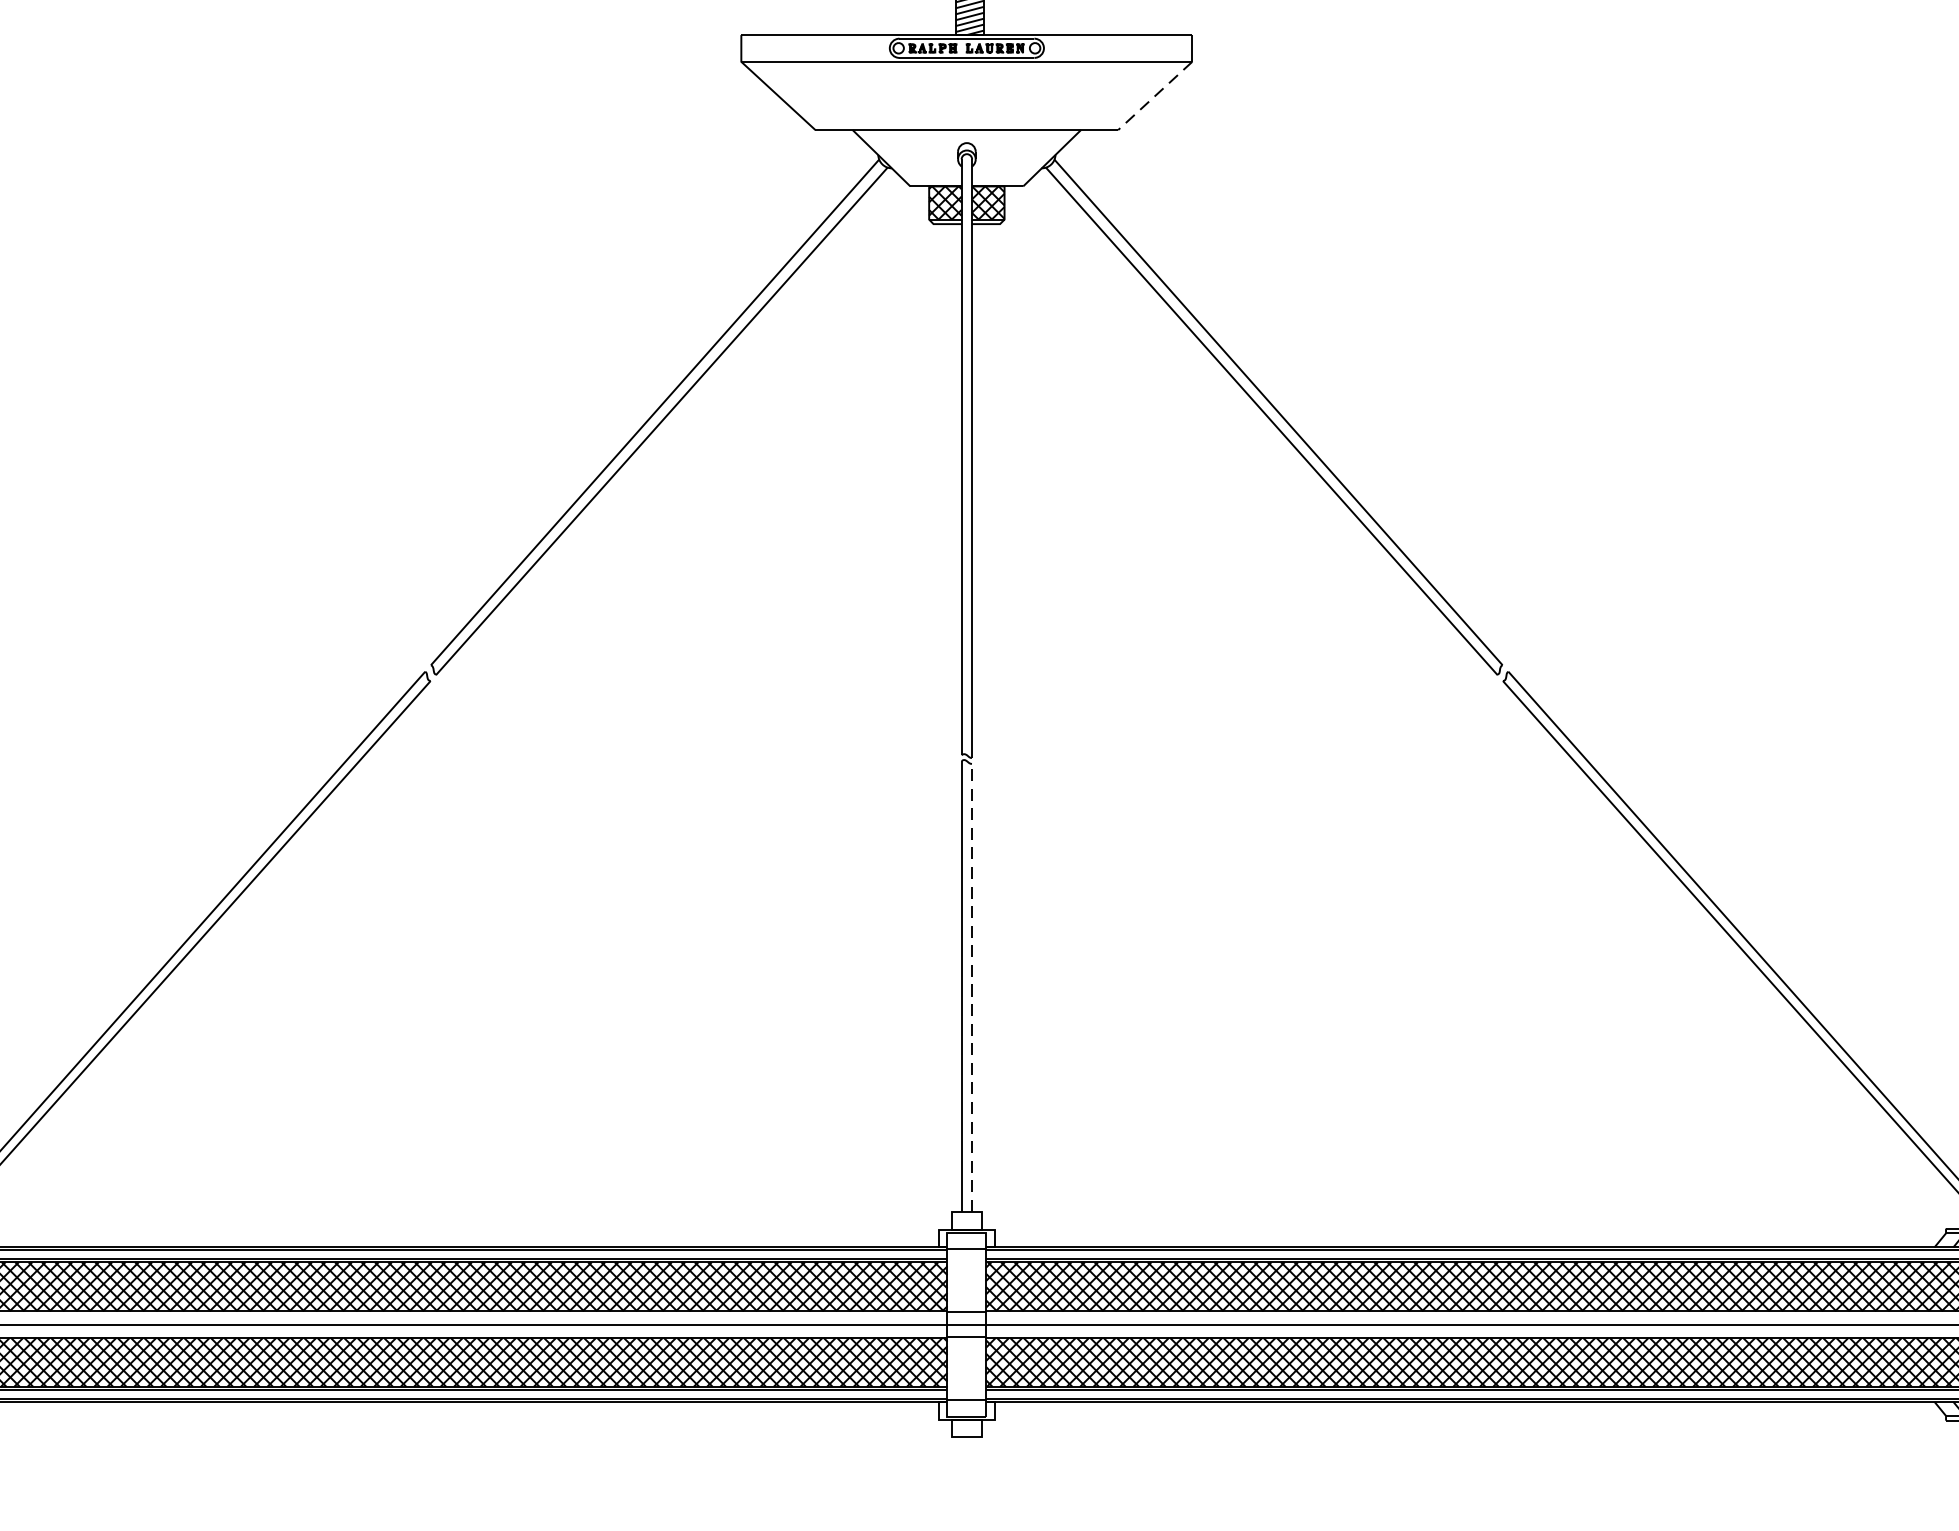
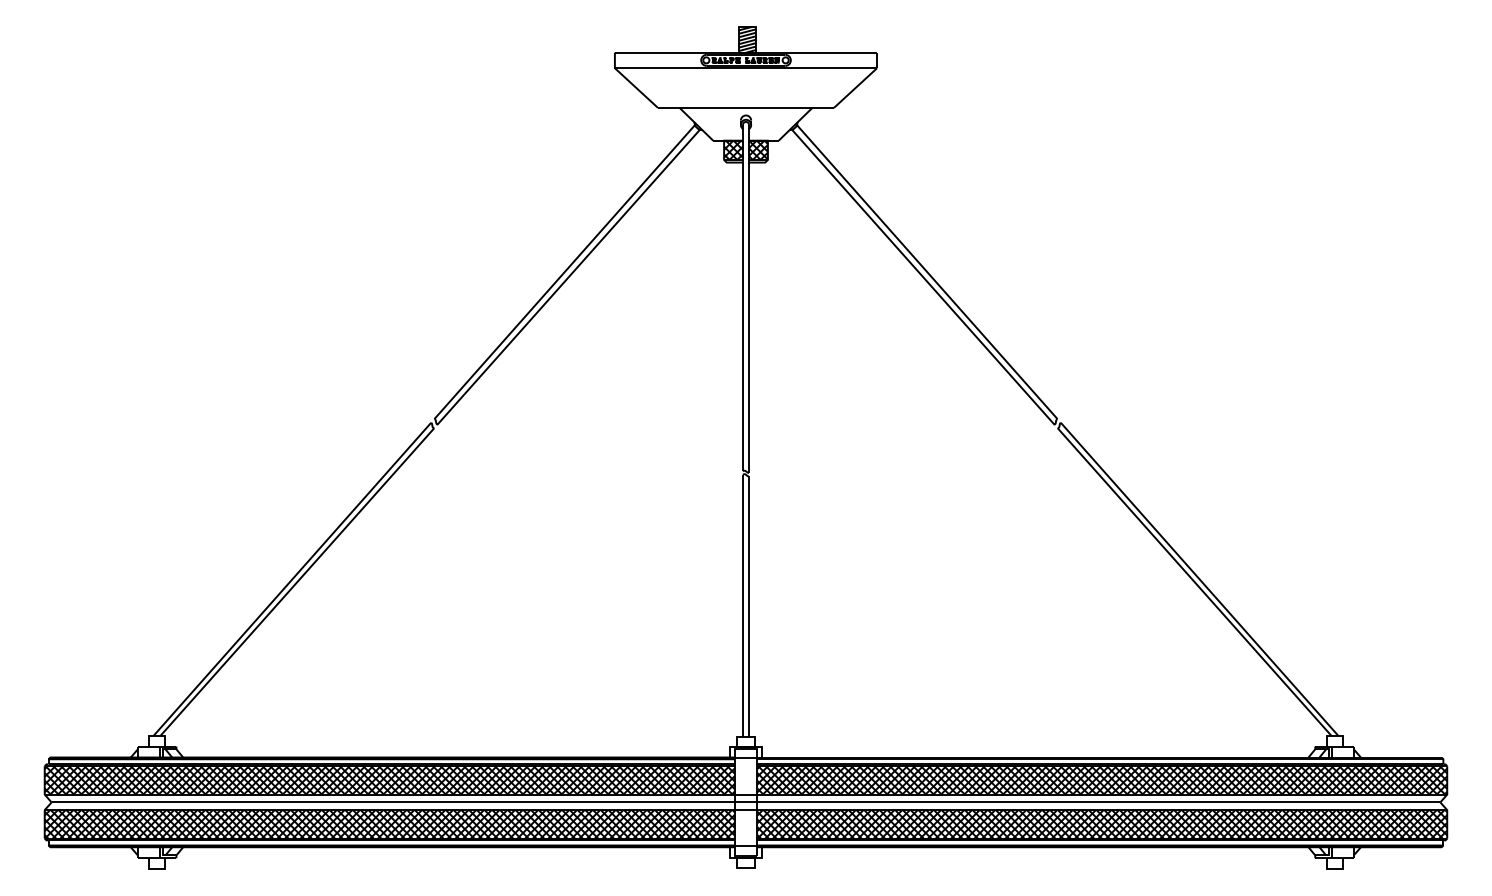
line: (1155, 96) -> (855, 88), dashed -> solid
line: (971, 987) -> (748, 606), dashed -> solid

